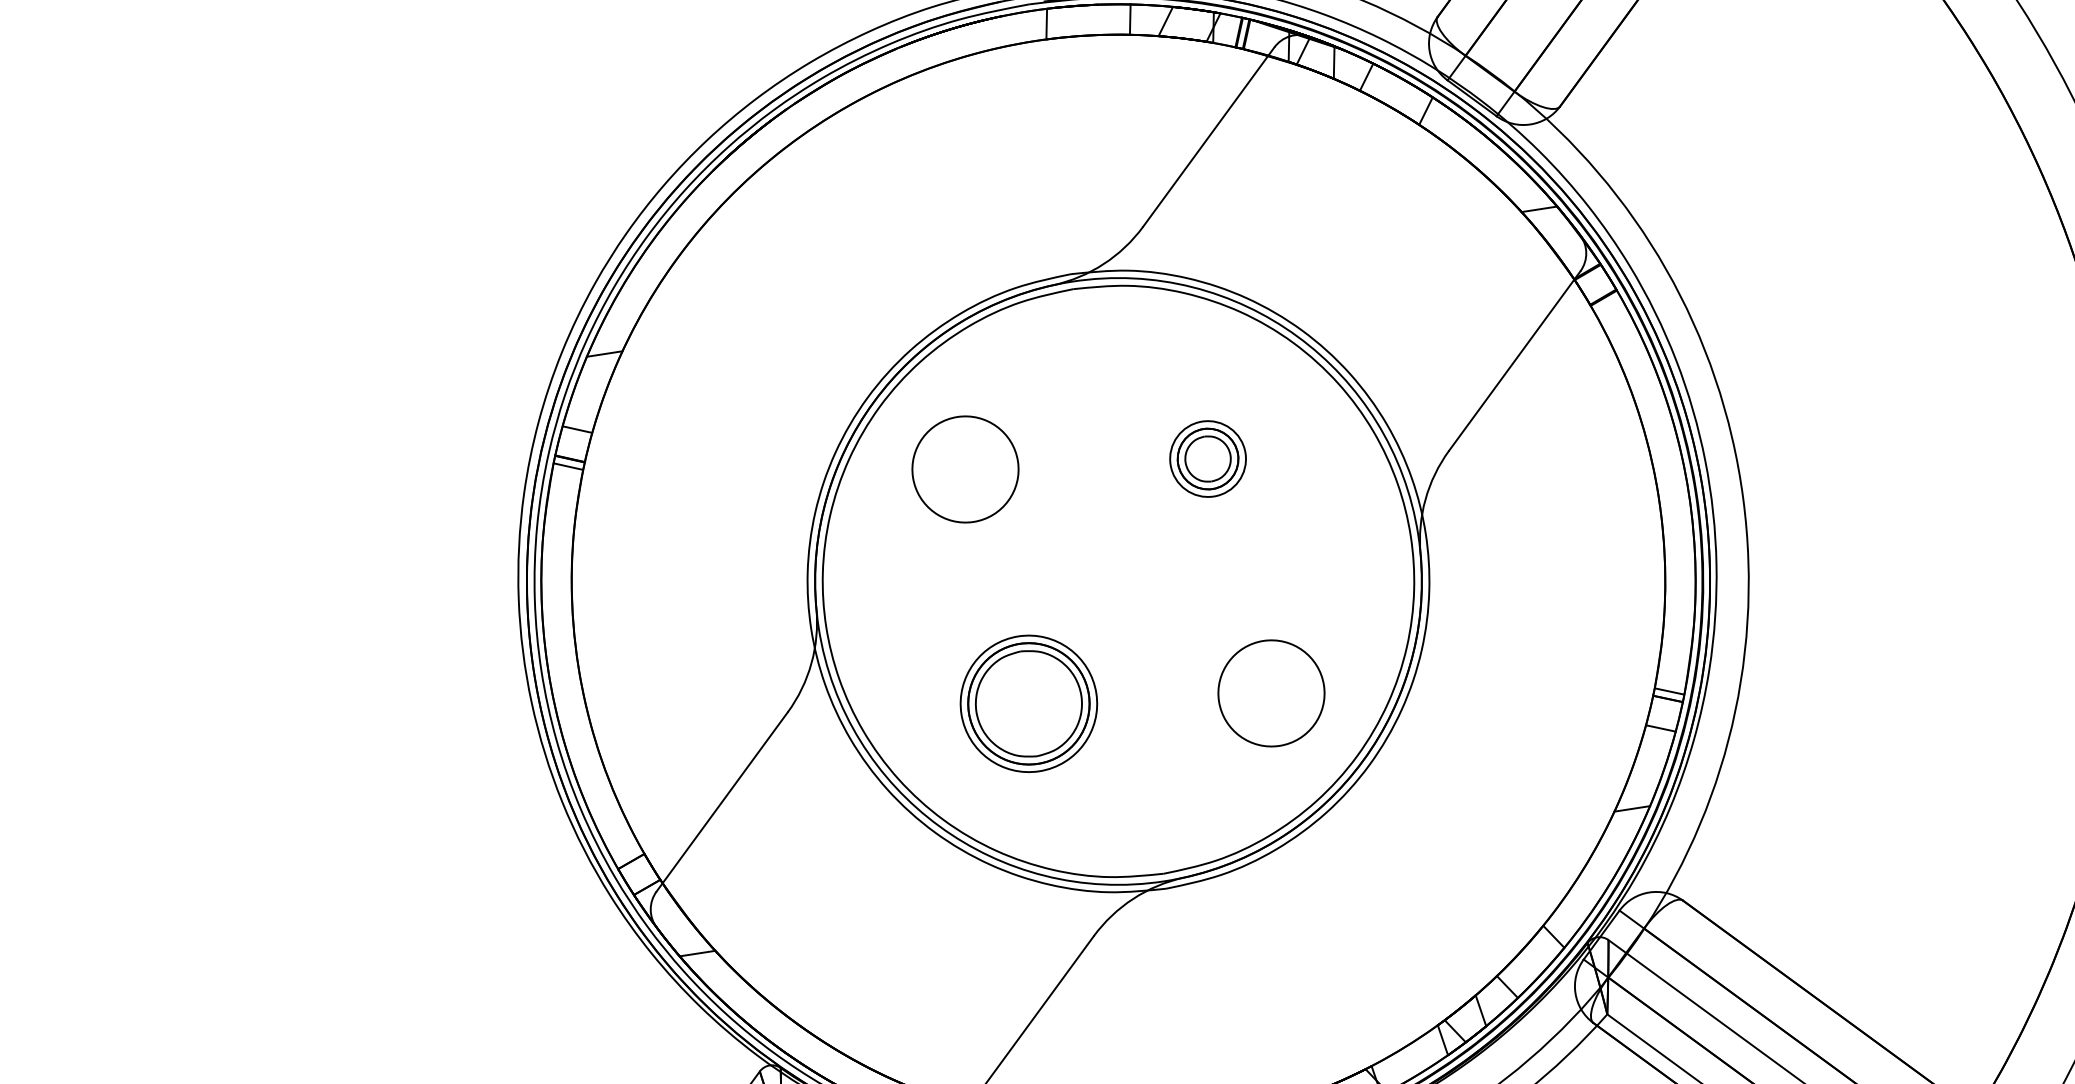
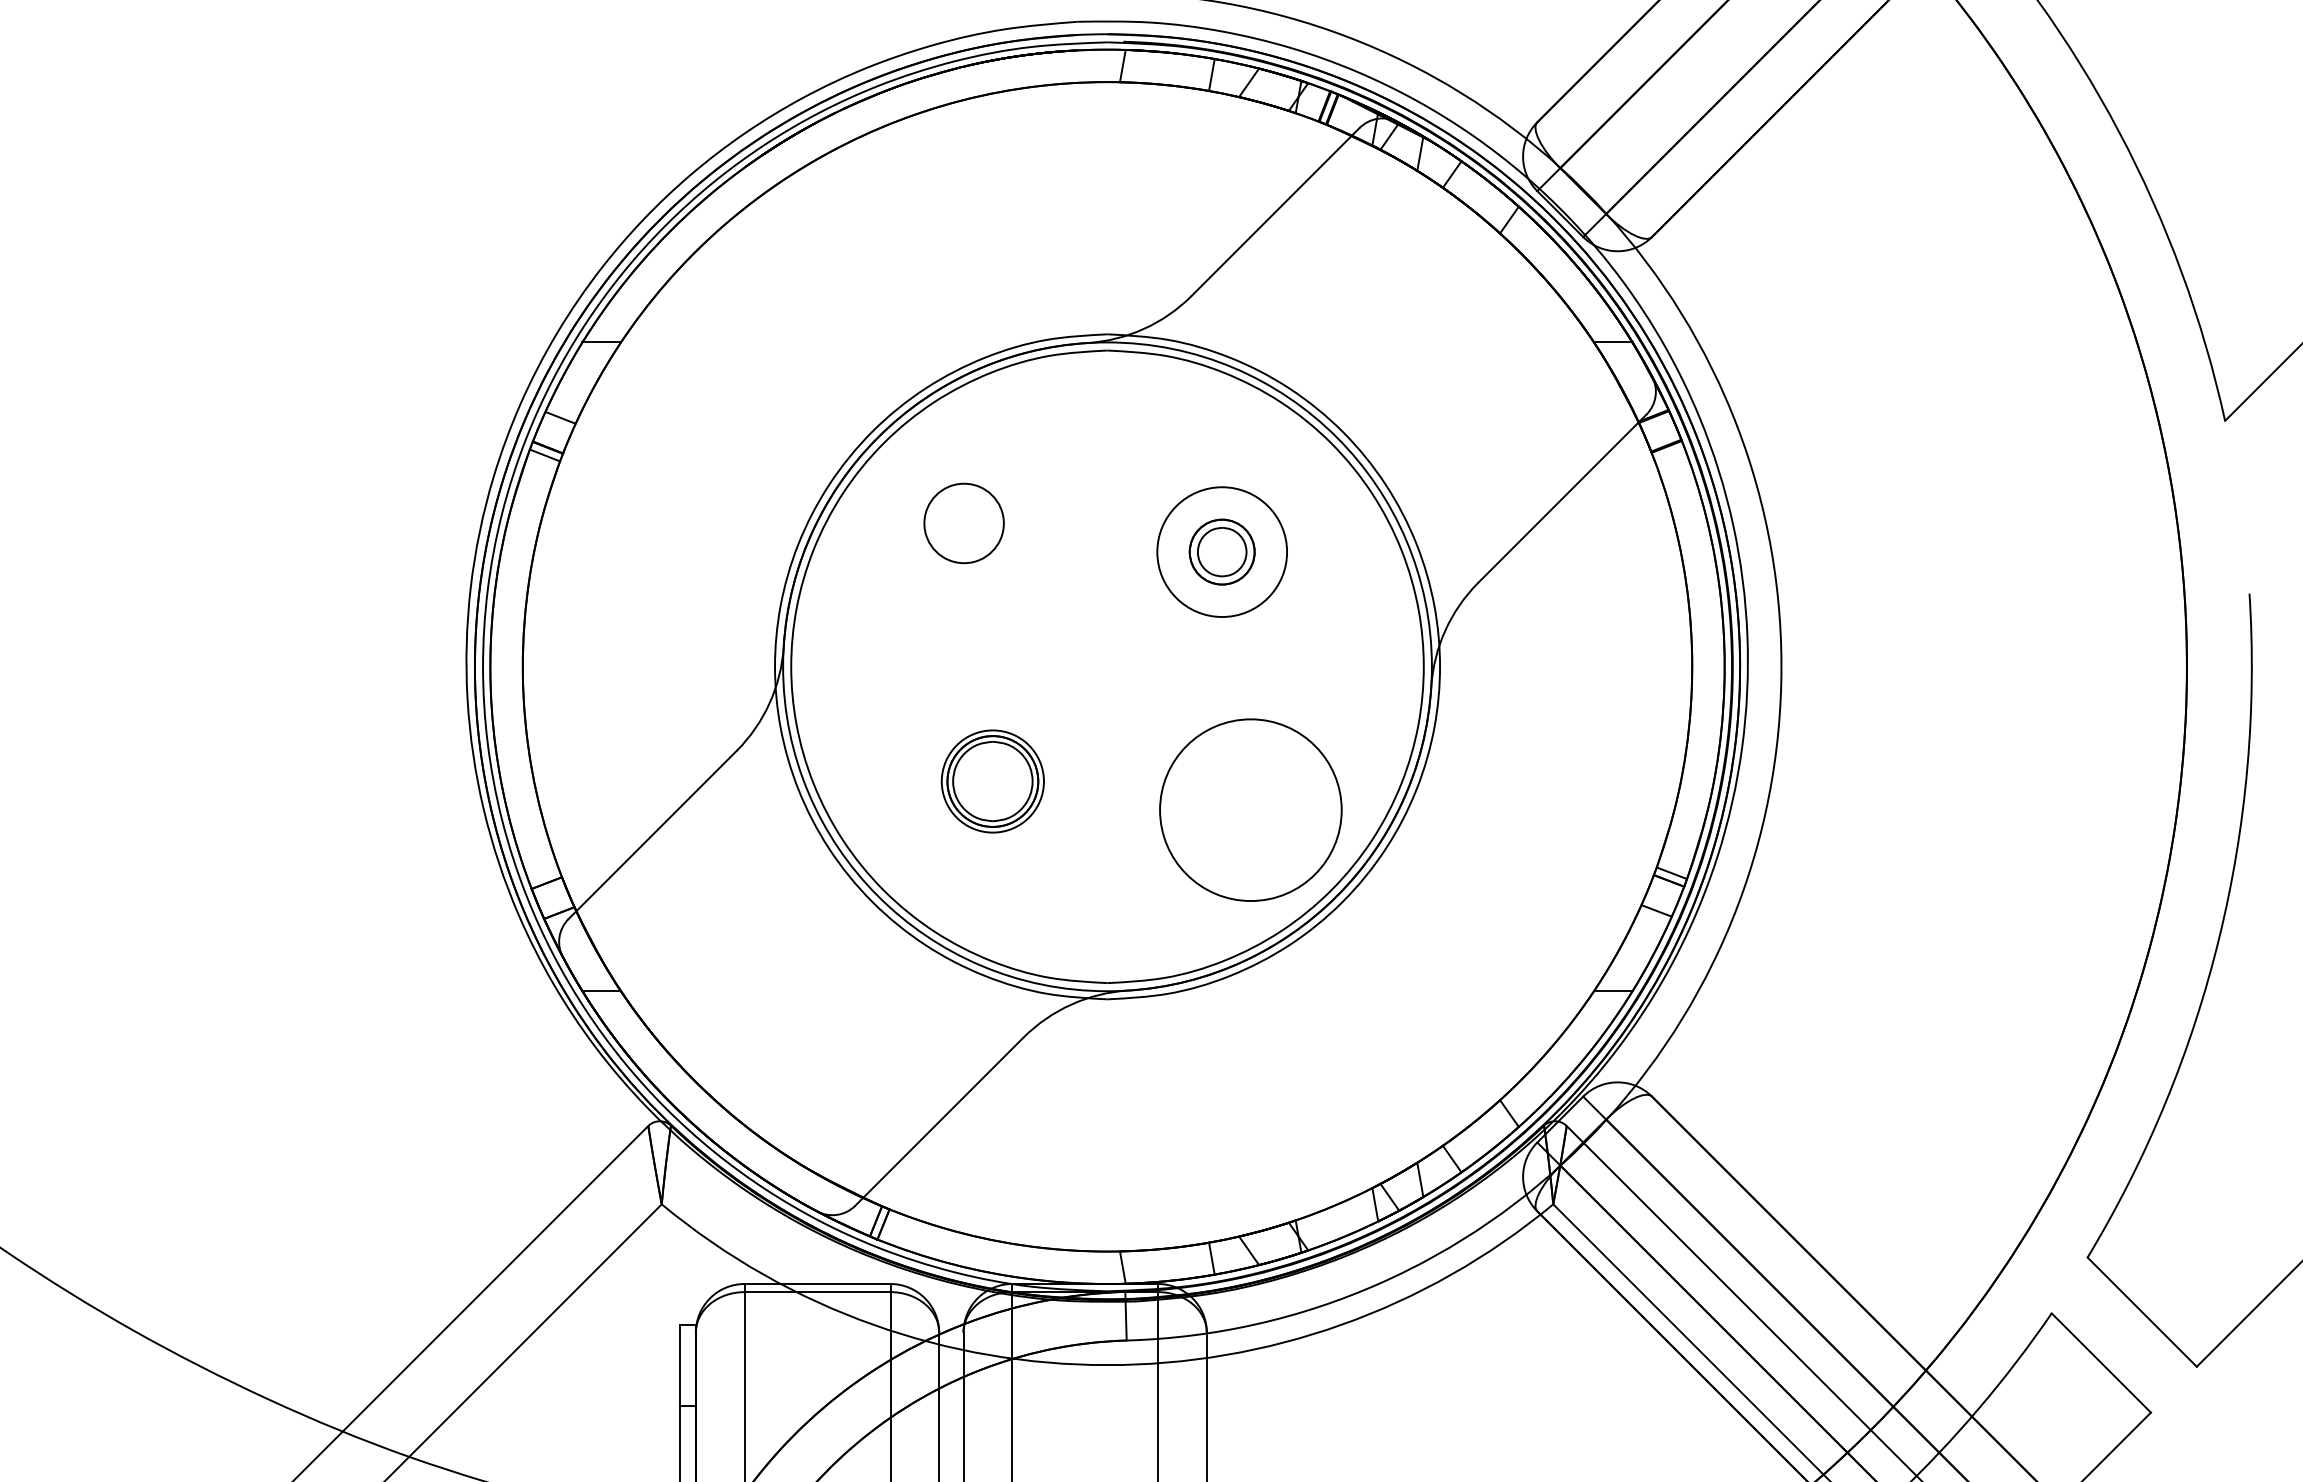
circle: (1207, 458) -> (1221, 551), size x1.6
circle: (964, 469) -> (963, 523), size x0.7
circle: (1271, 692) -> (1250, 809), size x1.6
part: (1028, 703) -> (992, 781), size x0.7

